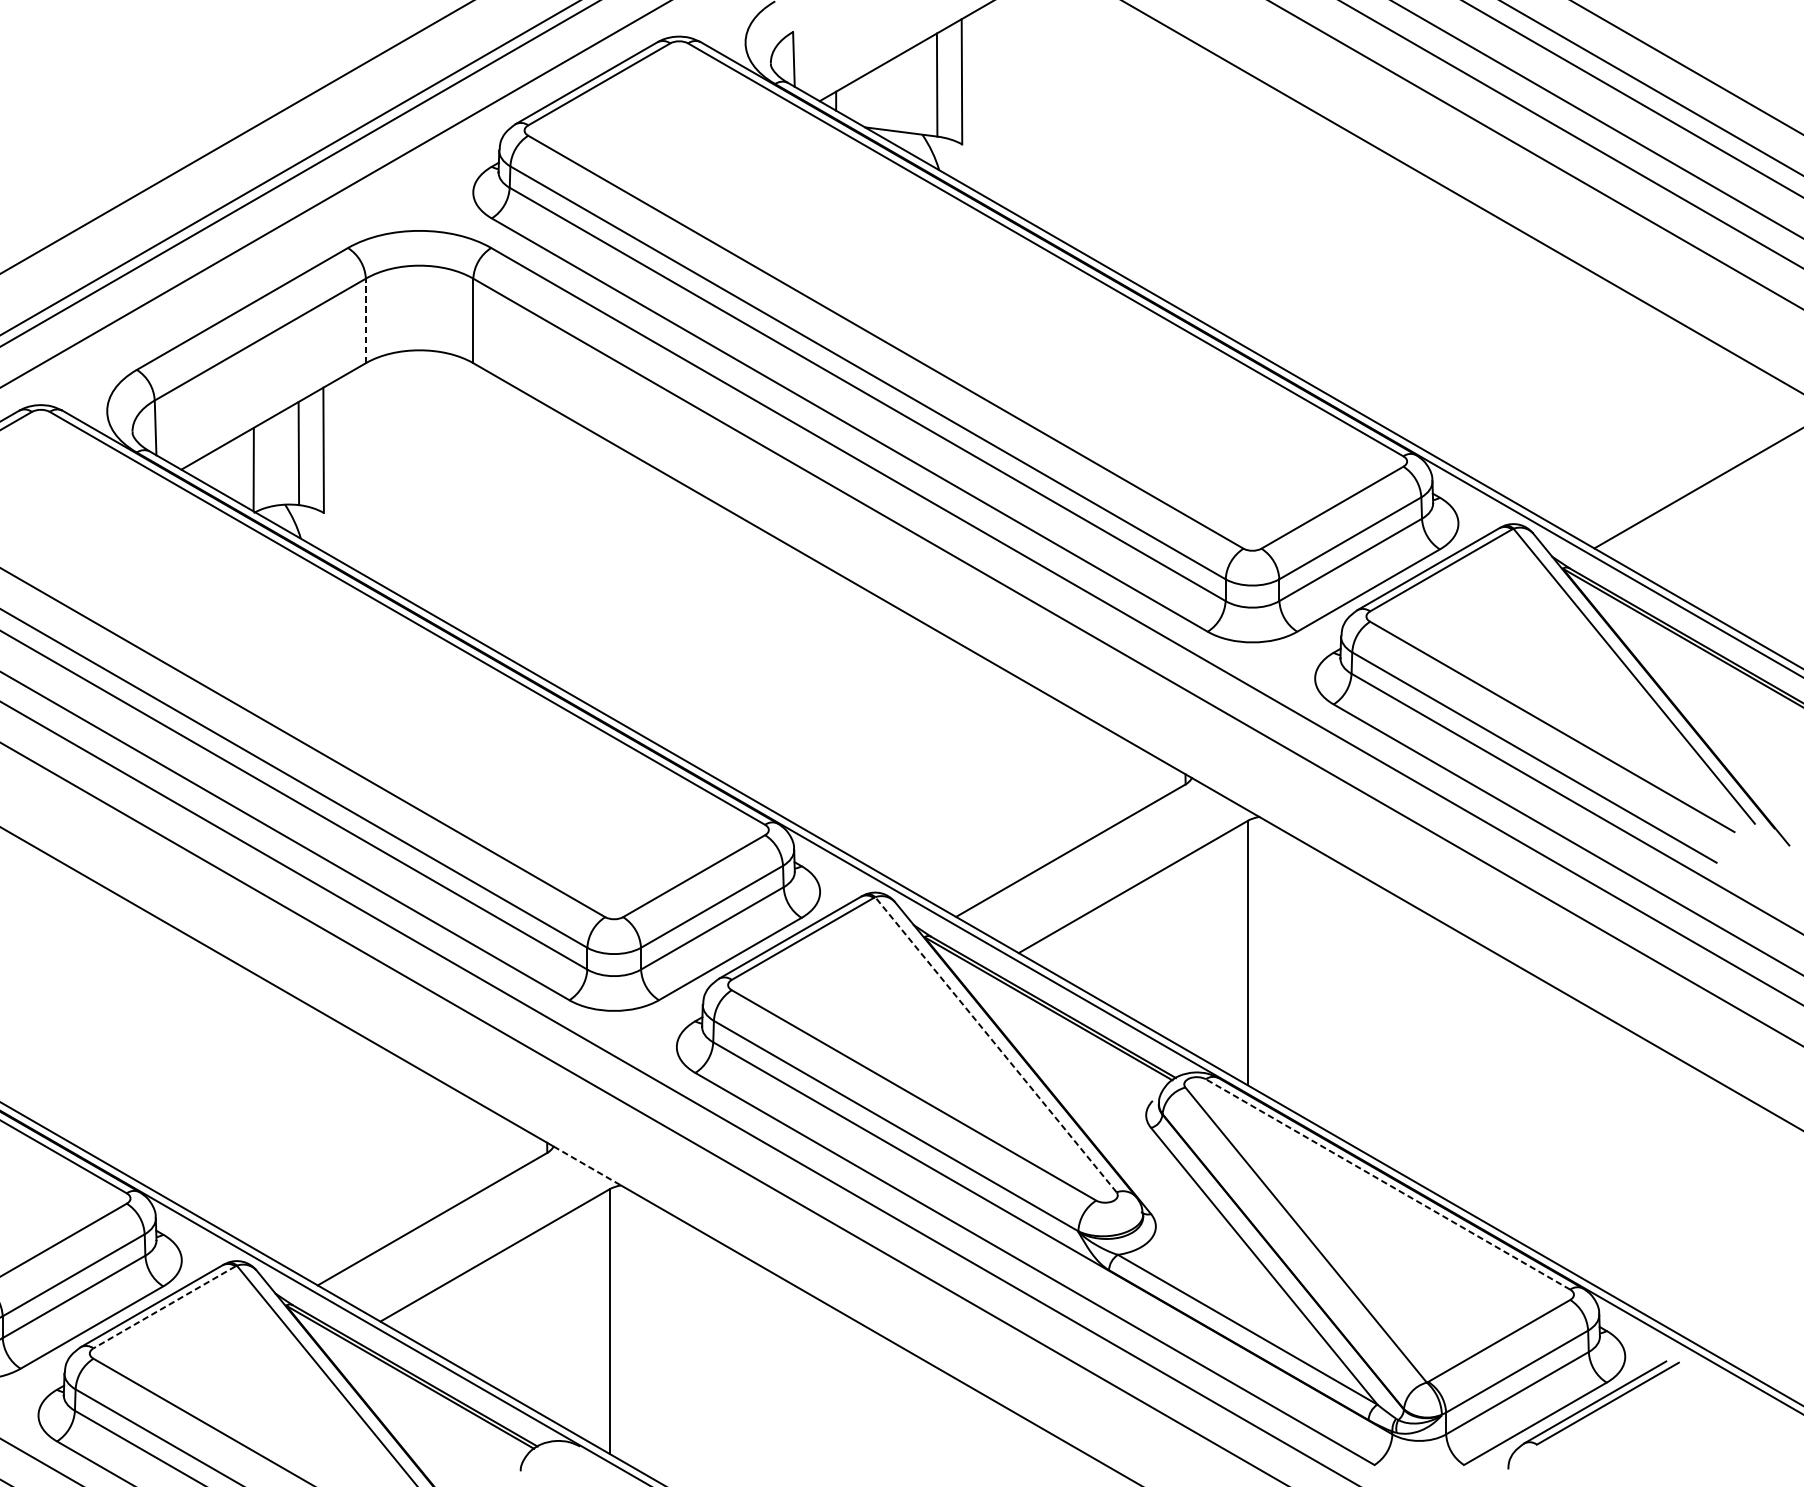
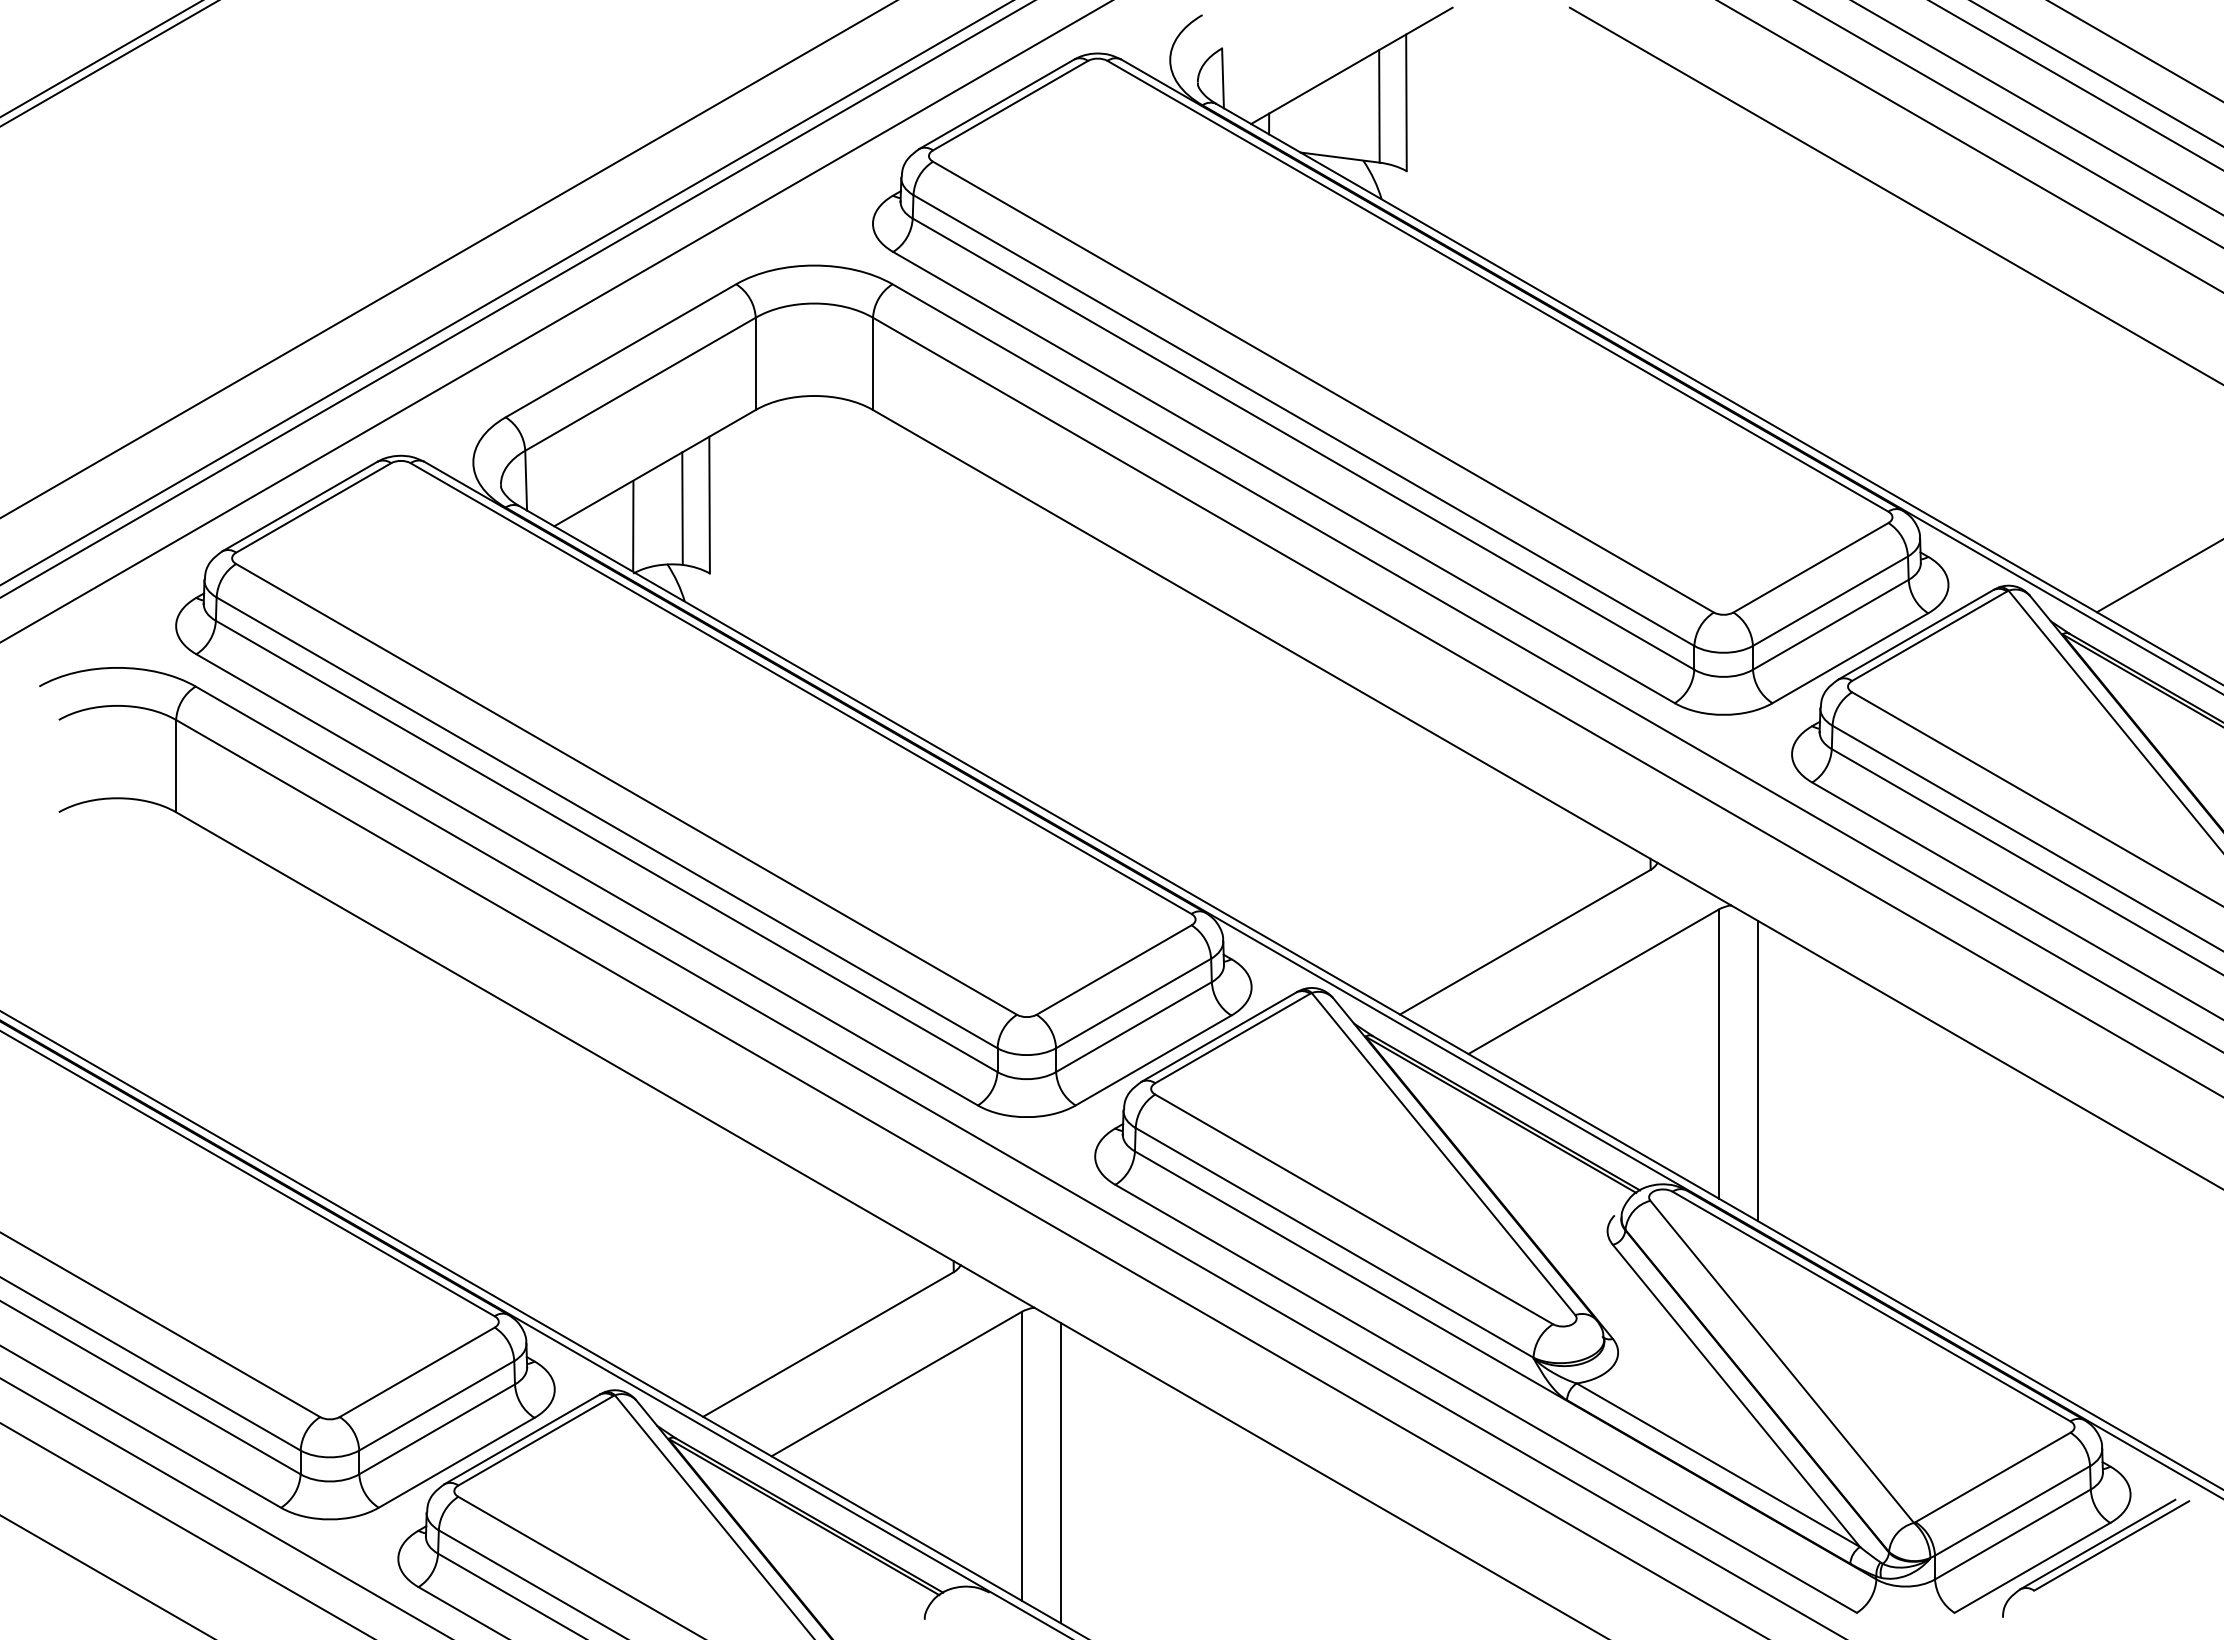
line: (365, 320) -> (755, 363), dashed -> solid
line: (1283, 968) -> (1757, 1070), added
line: (995, 1044) -> (1443, 1153), dashed -> solid
line: (587, 1166) -> (997, 1286), dashed -> solid
line: (1387, 1184) -> (1871, 1306), dashed -> solid
line: (164, 1308) -> (535, 1441), dashed -> solid
line: (645, 1337) -> (1061, 1473), added

